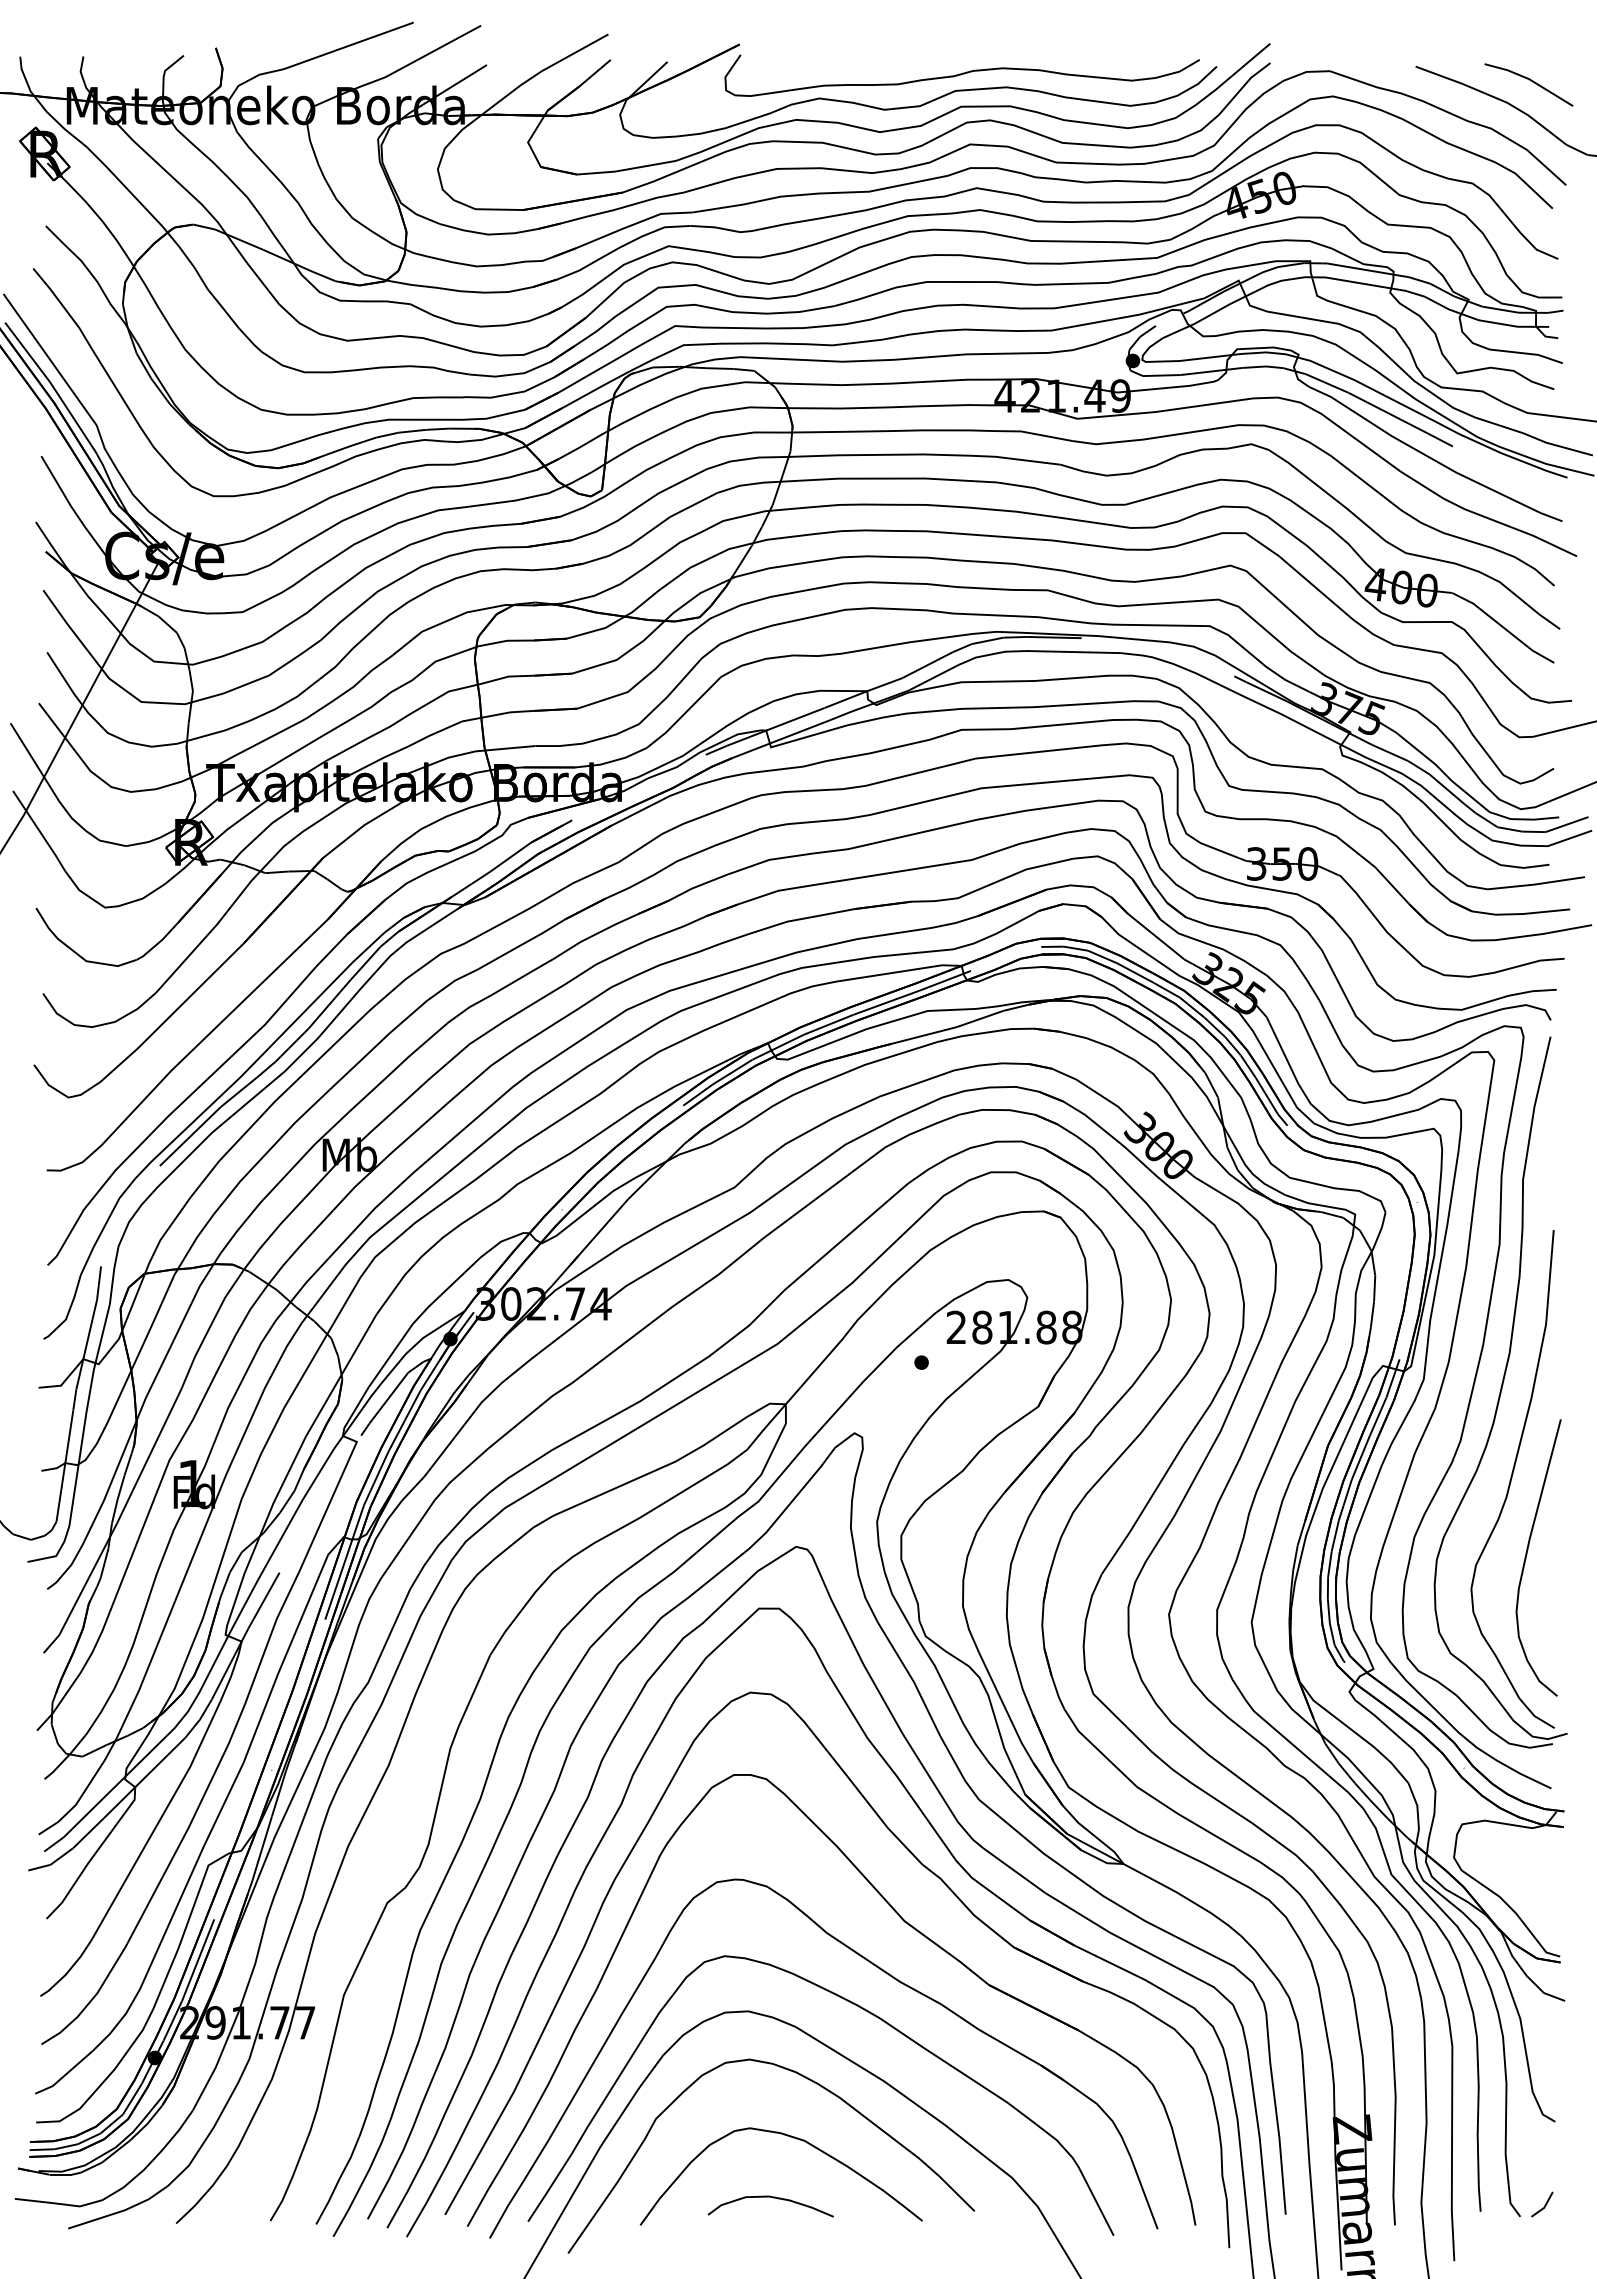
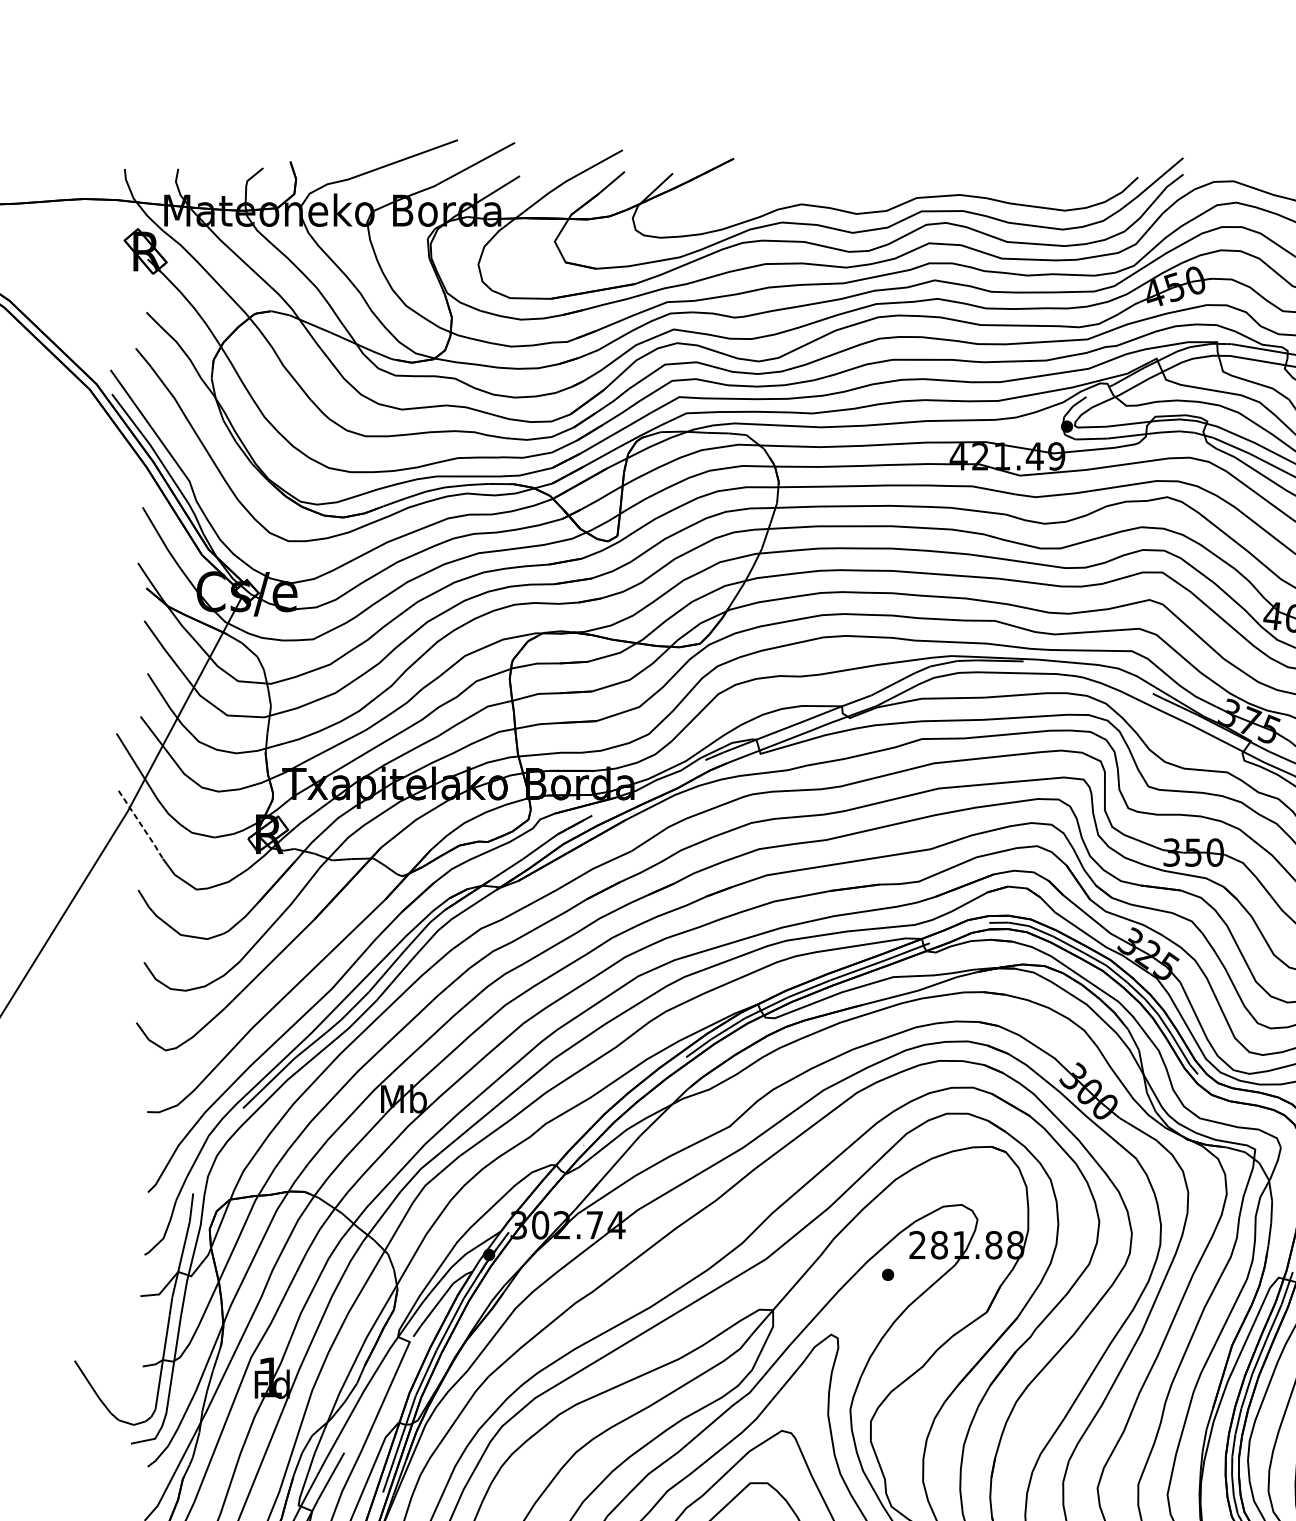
curve: (961, 75) -> (921, 184), removed
line: (39, 831) -> (141, 825), solid -> dashed

